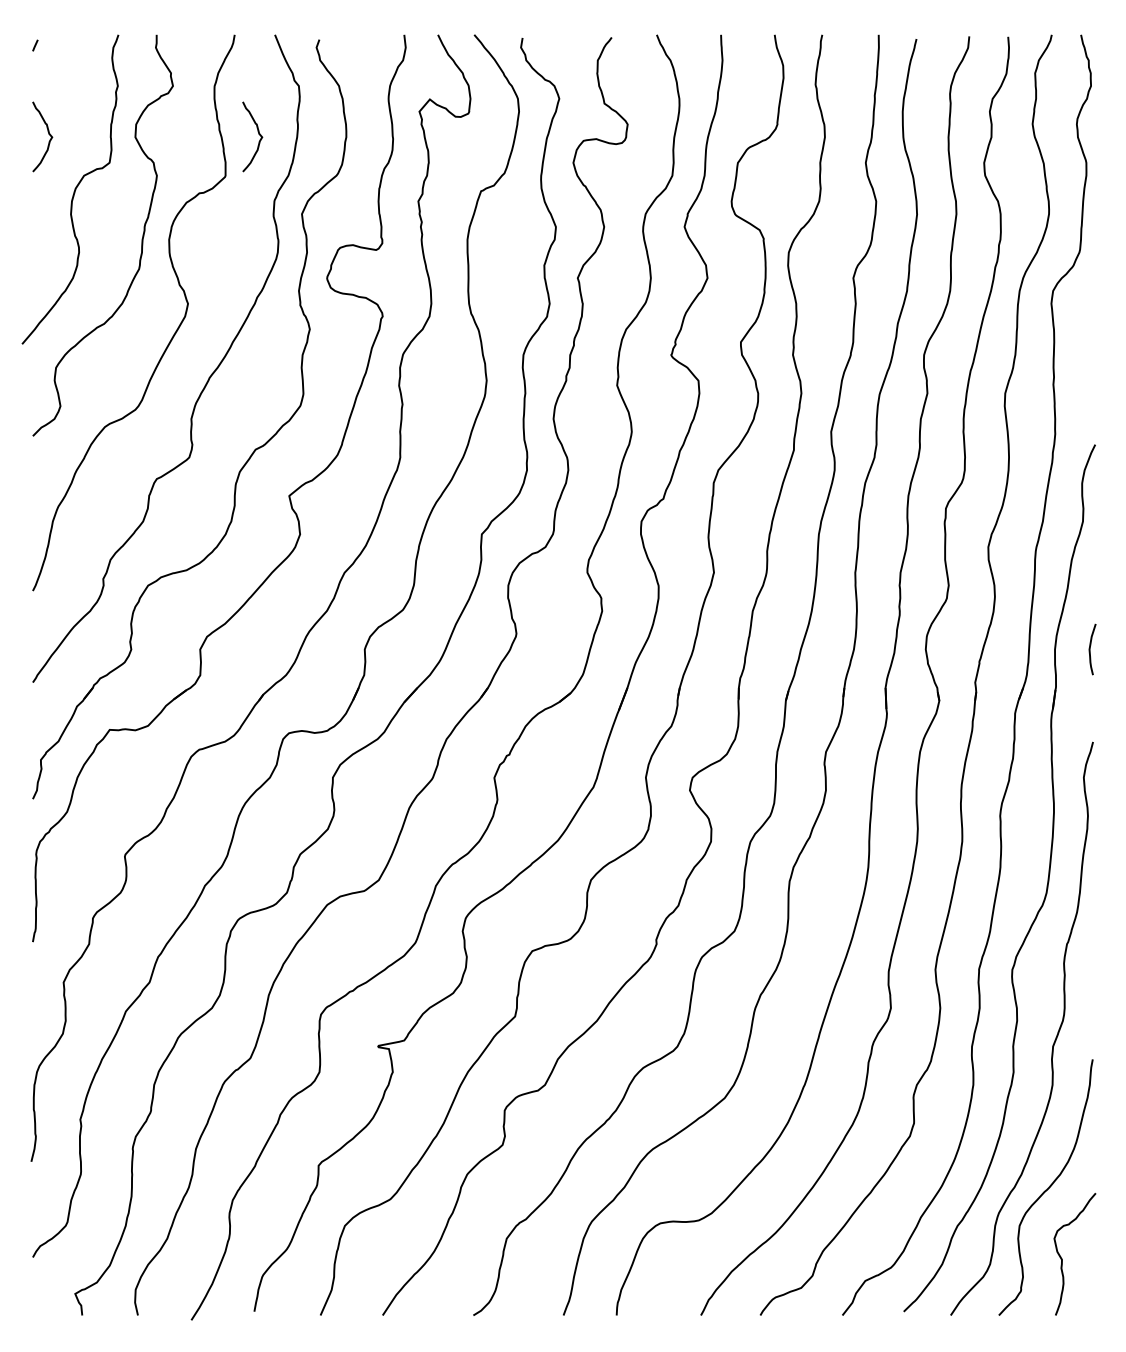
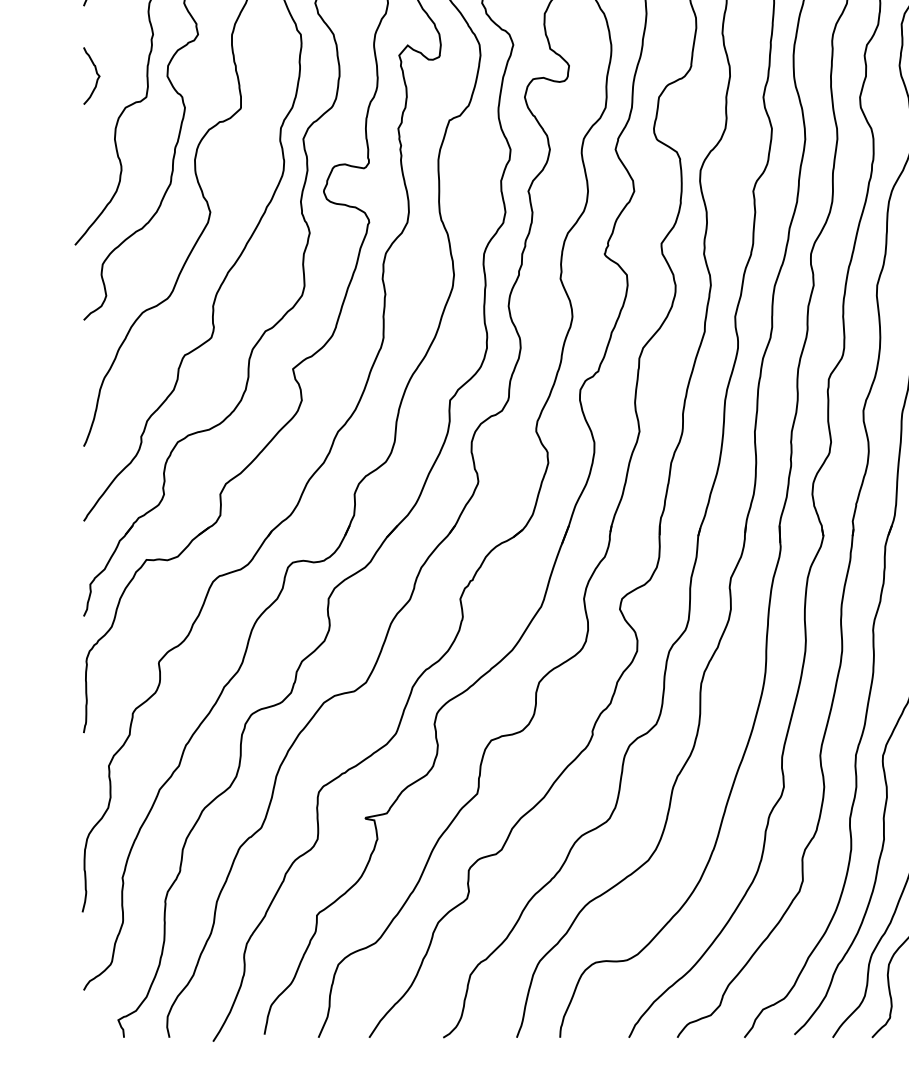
curve: (258, 134) -> (267, 74), removed

